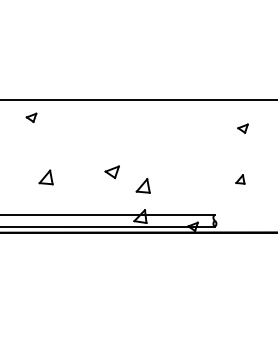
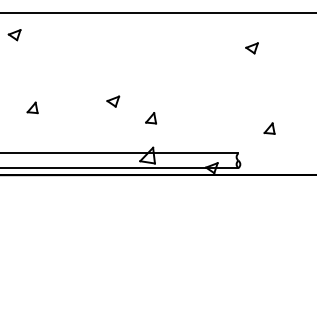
part: (242, 128) -> (251, 48), moved
part: (112, 172) -> (113, 101), size x0.71
part: (46, 177) -> (32, 107), size x0.62
part: (240, 179) -> (269, 128), moved
part: (143, 185) -> (151, 117), size x0.62

